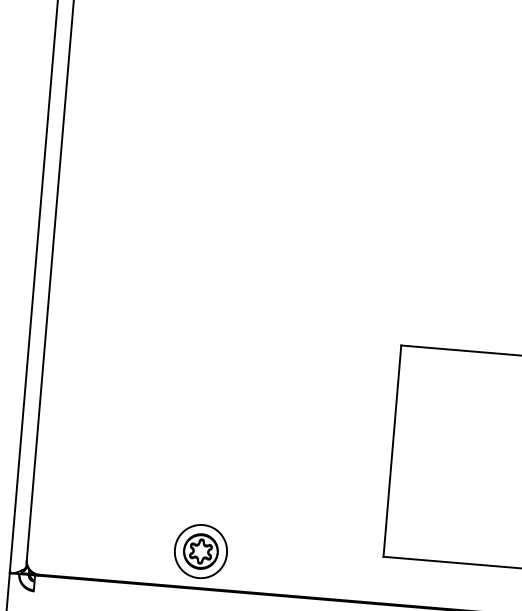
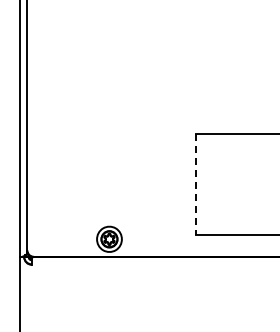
line: (392, 452) -> (196, 184), solid -> dashed

